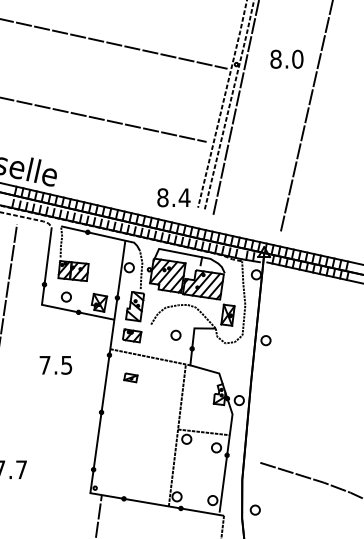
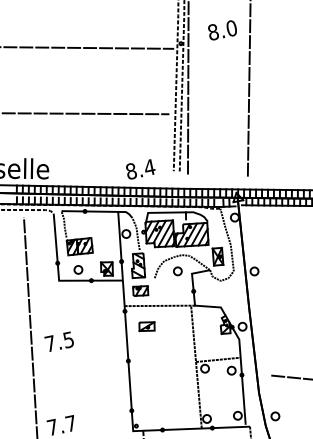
text: (173, 197) -> (140, 169), moved
part: (175, 334) -> (177, 270), moved
text: (55, 365) -> (59, 342), moved
part: (130, 377) -> (146, 326), size x1.43

